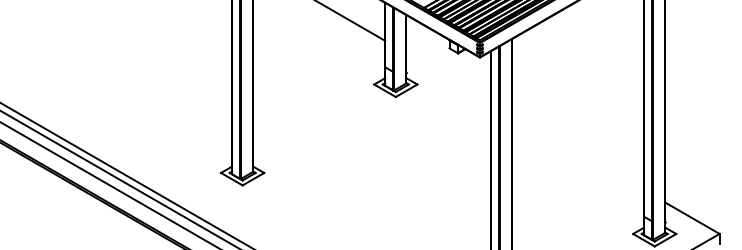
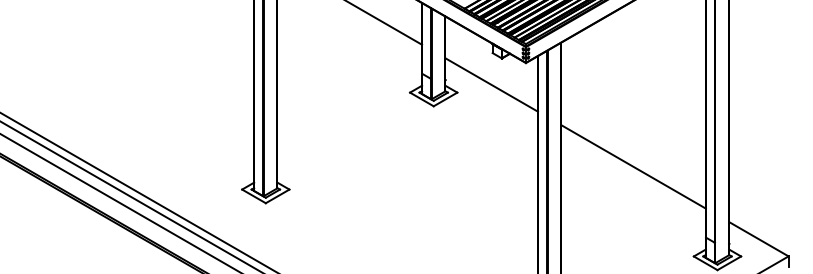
line: (448, 77) -> (491, 84), added
line: (578, 151) -> (633, 166), added

